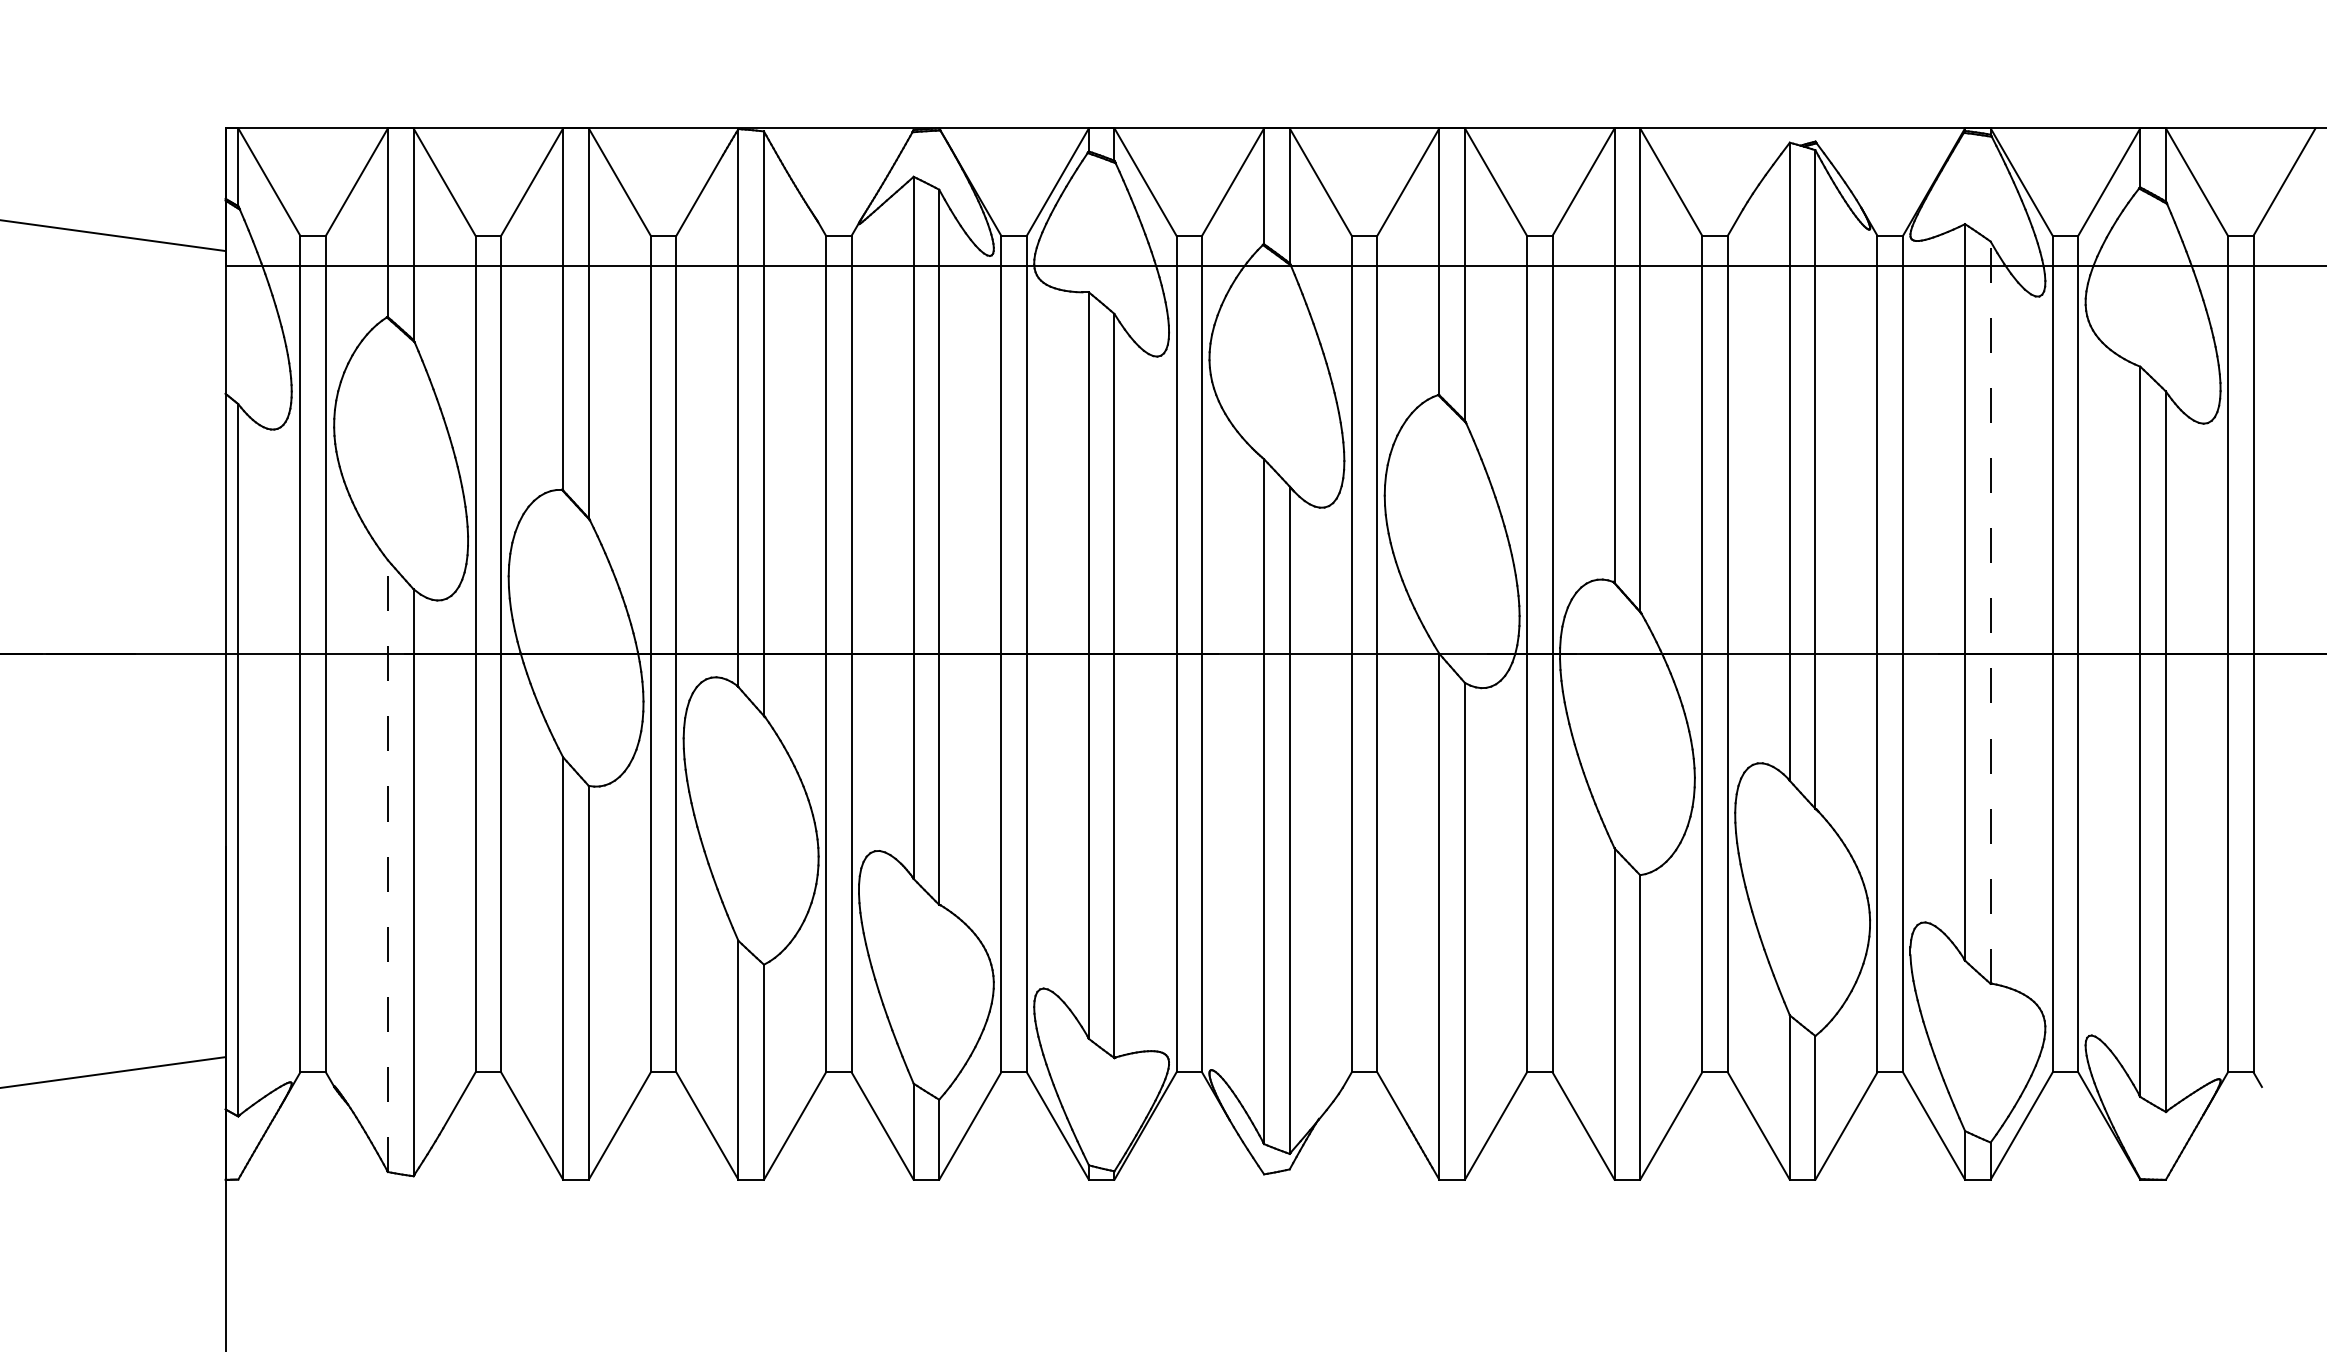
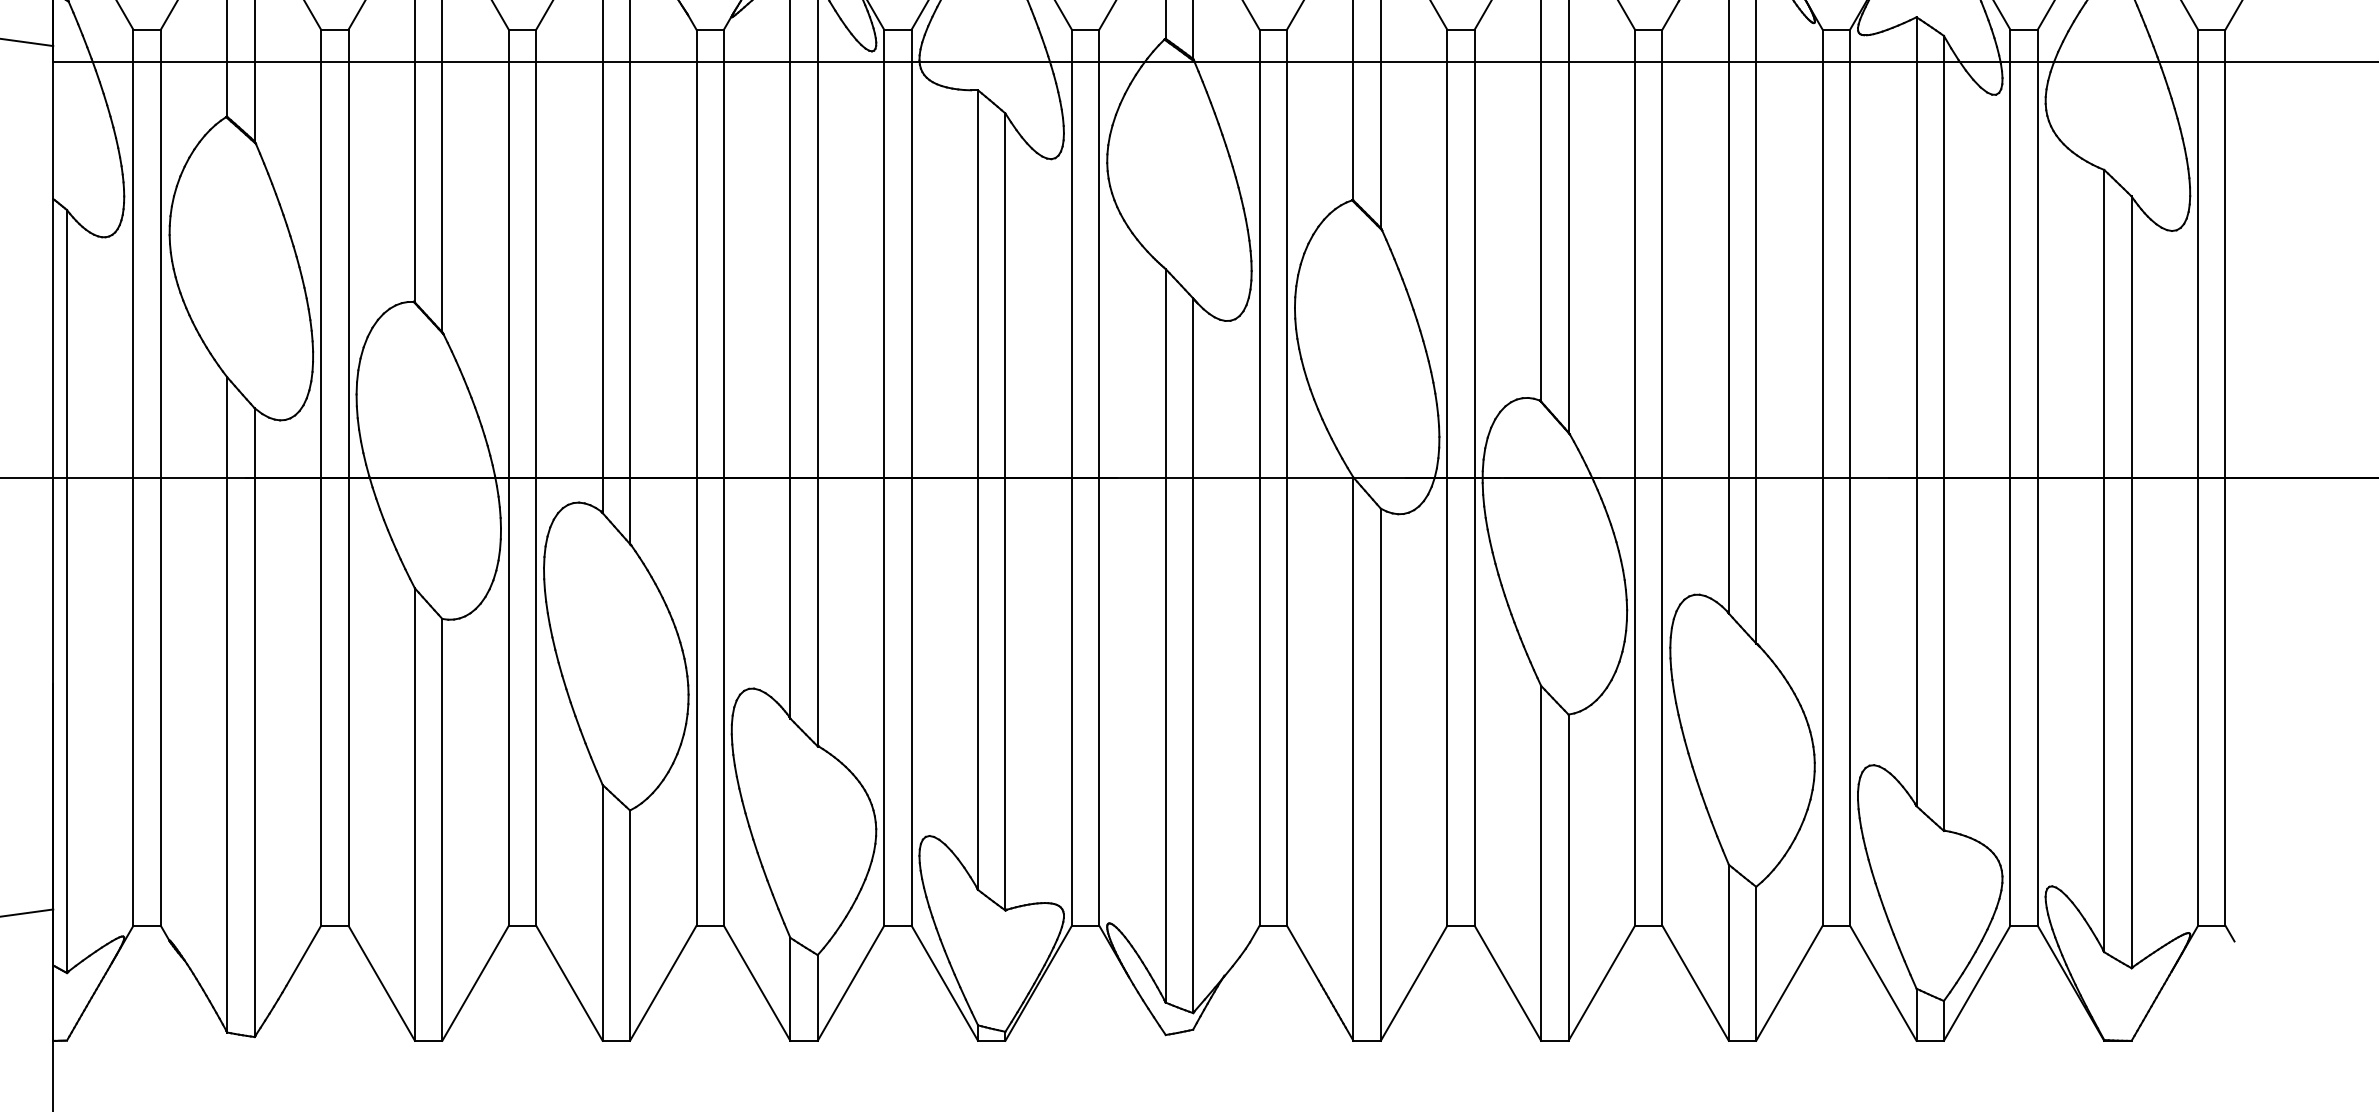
line: (1990, 612) -> (1943, 433), dashed -> solid
line: (387, 866) -> (226, 705), dashed -> solid

